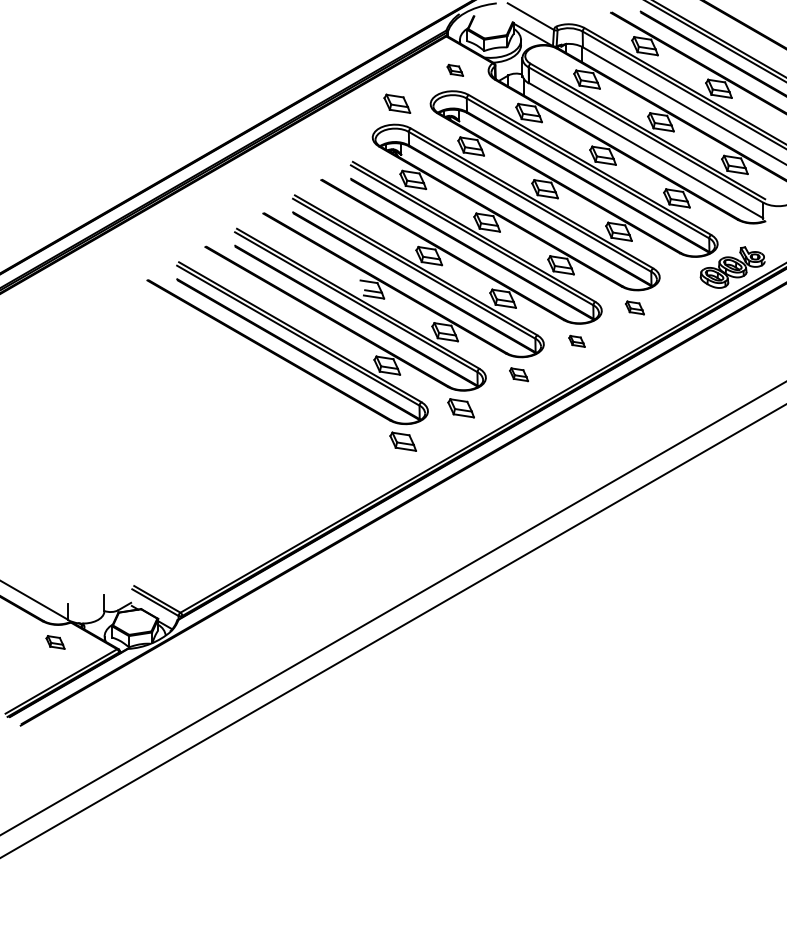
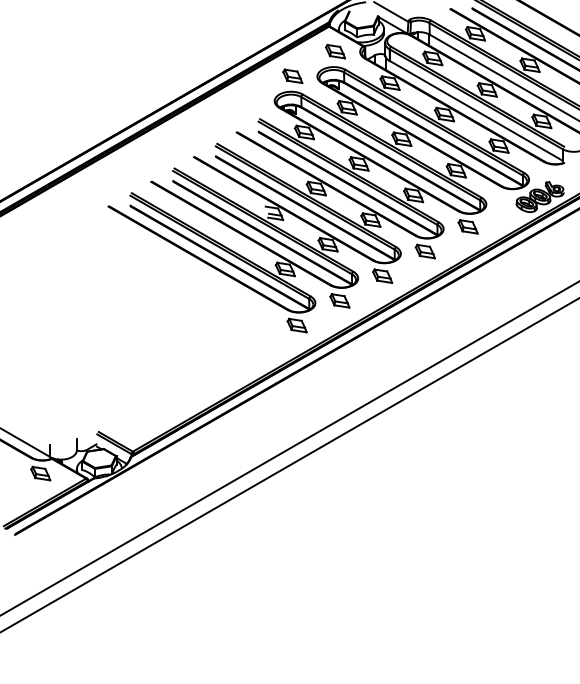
part: (455, 70) -> (335, 51), size x1.67
part: (634, 307) -> (467, 226), size x1.43
part: (576, 341) -> (424, 251), size x1.67
part: (518, 374) -> (382, 275), size x1.43
part: (55, 642) -> (40, 473), size x1.43

